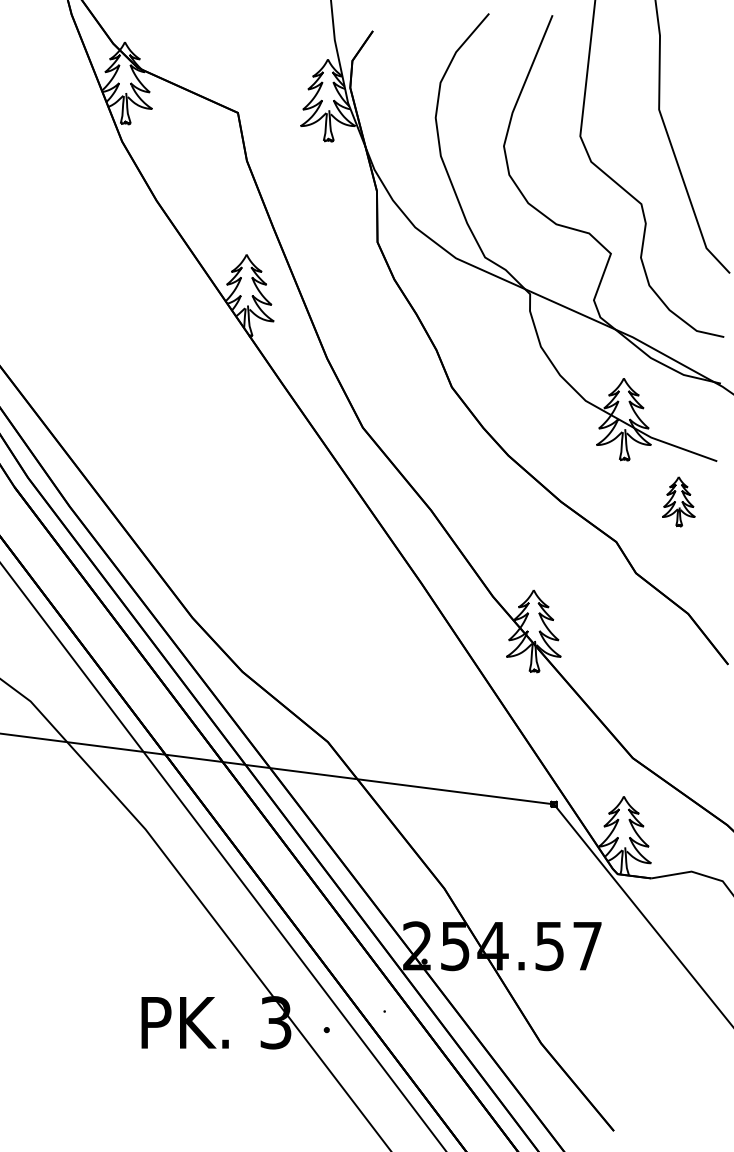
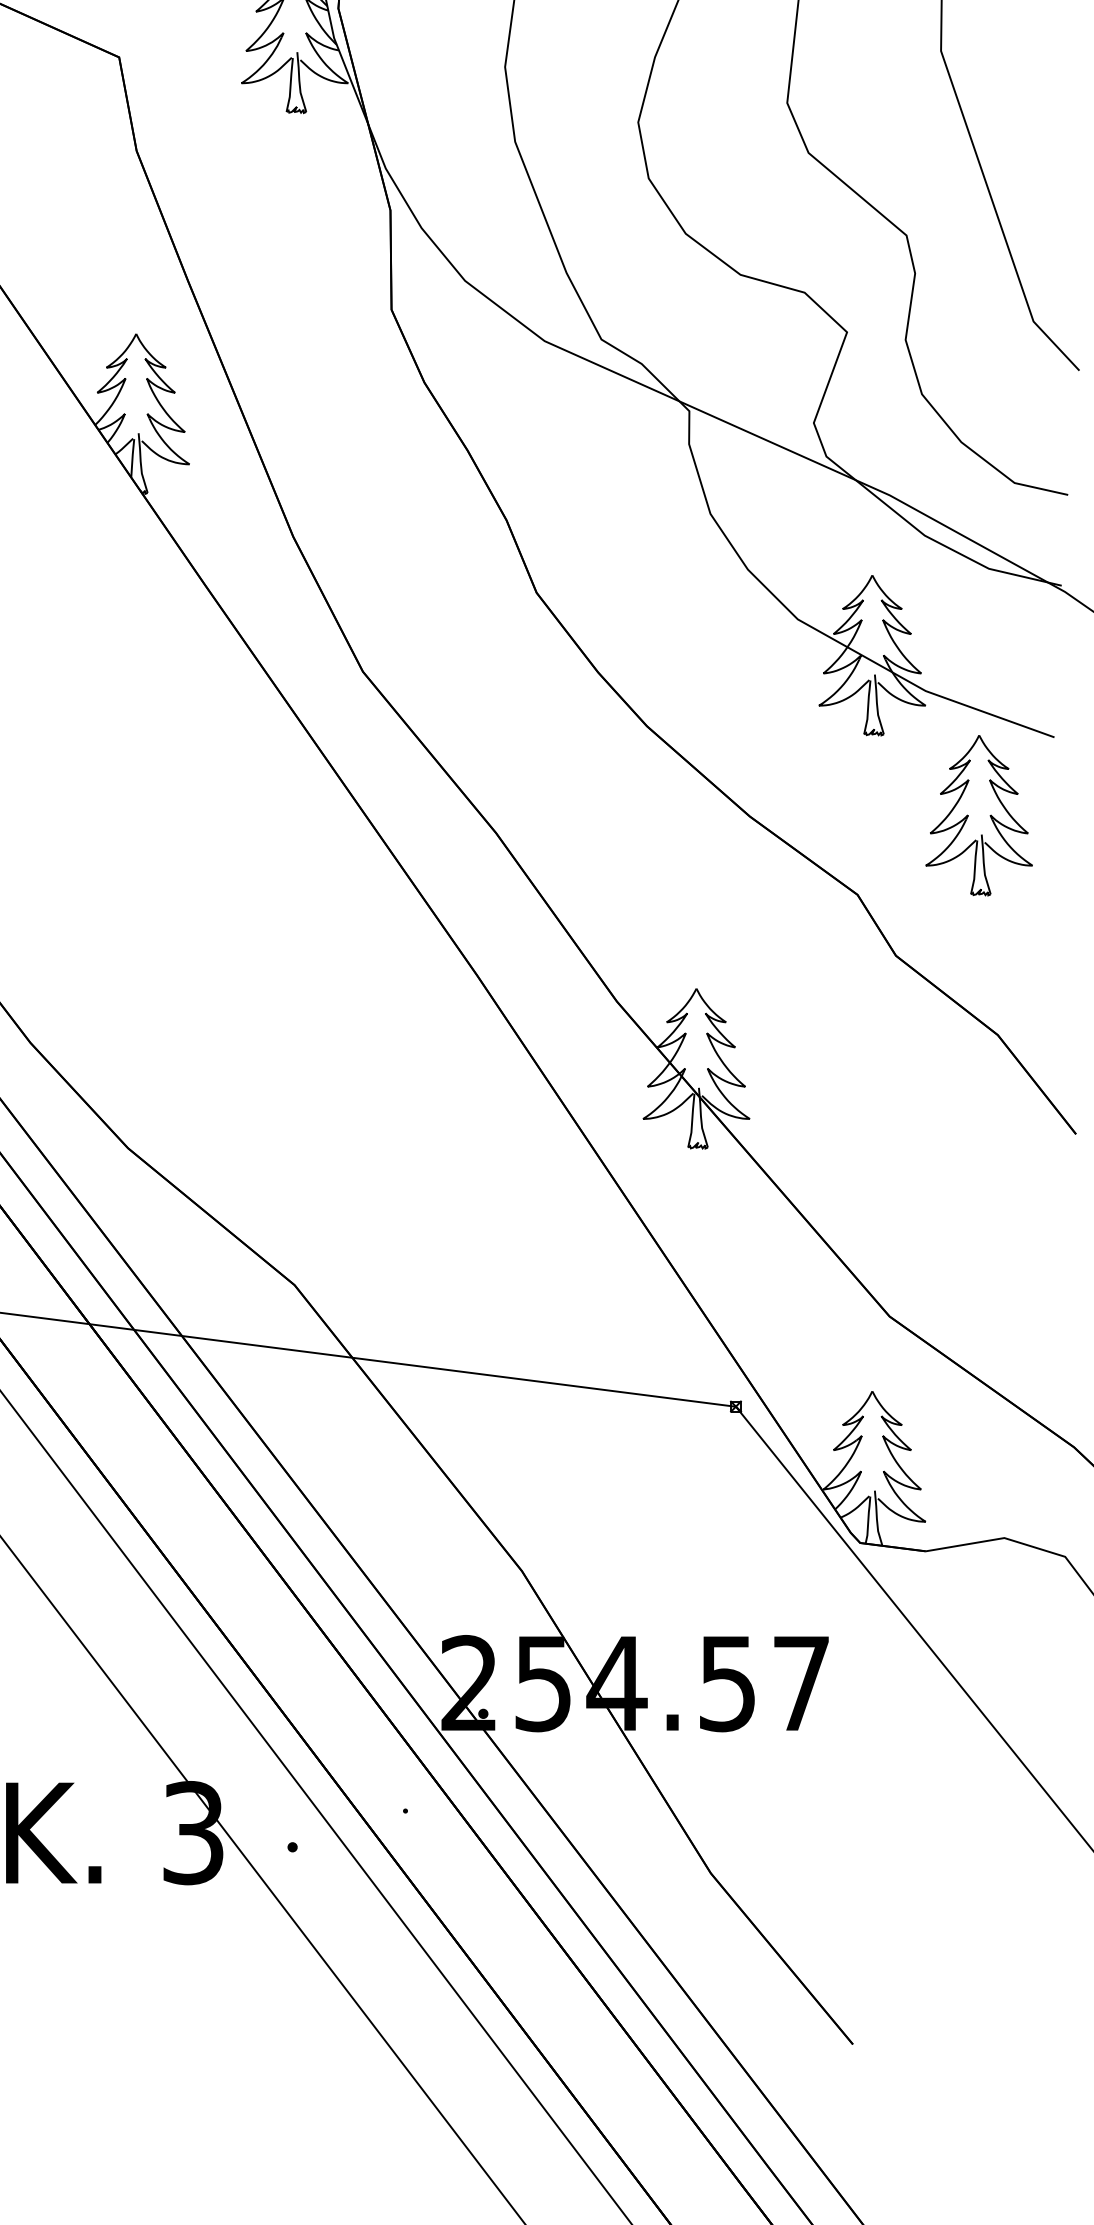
part: (678, 501) -> (978, 815), size x1.67

